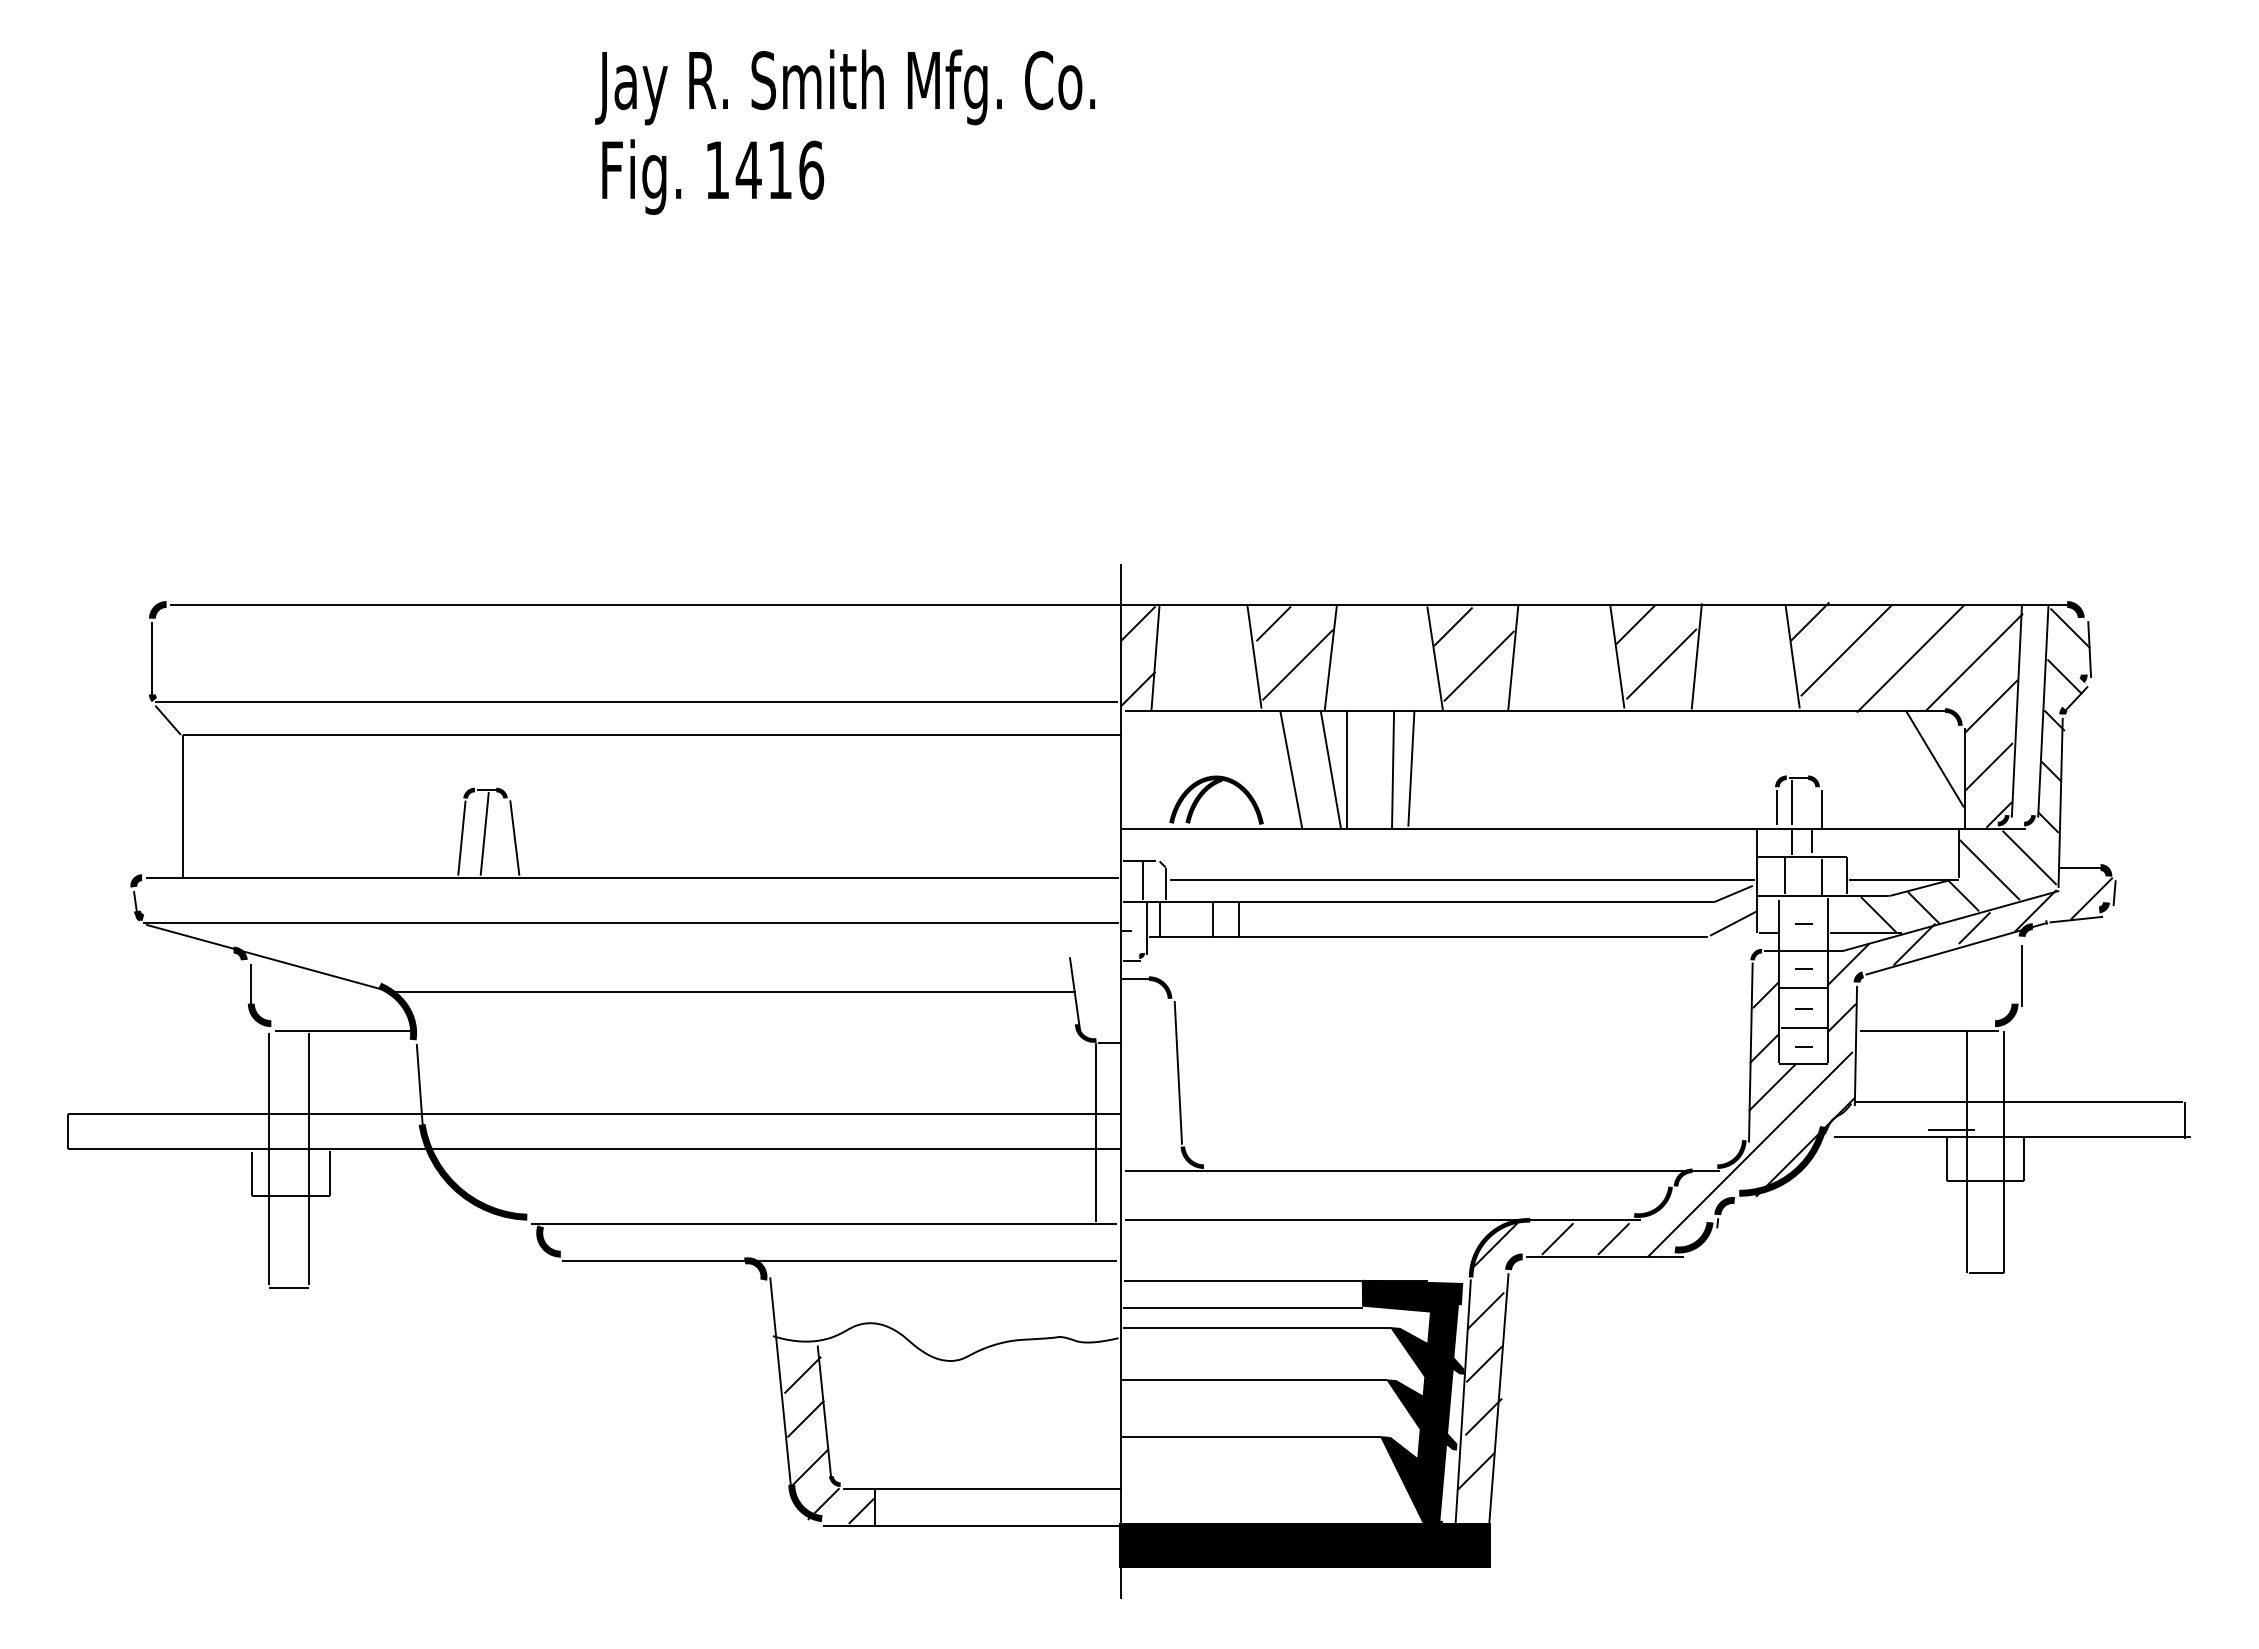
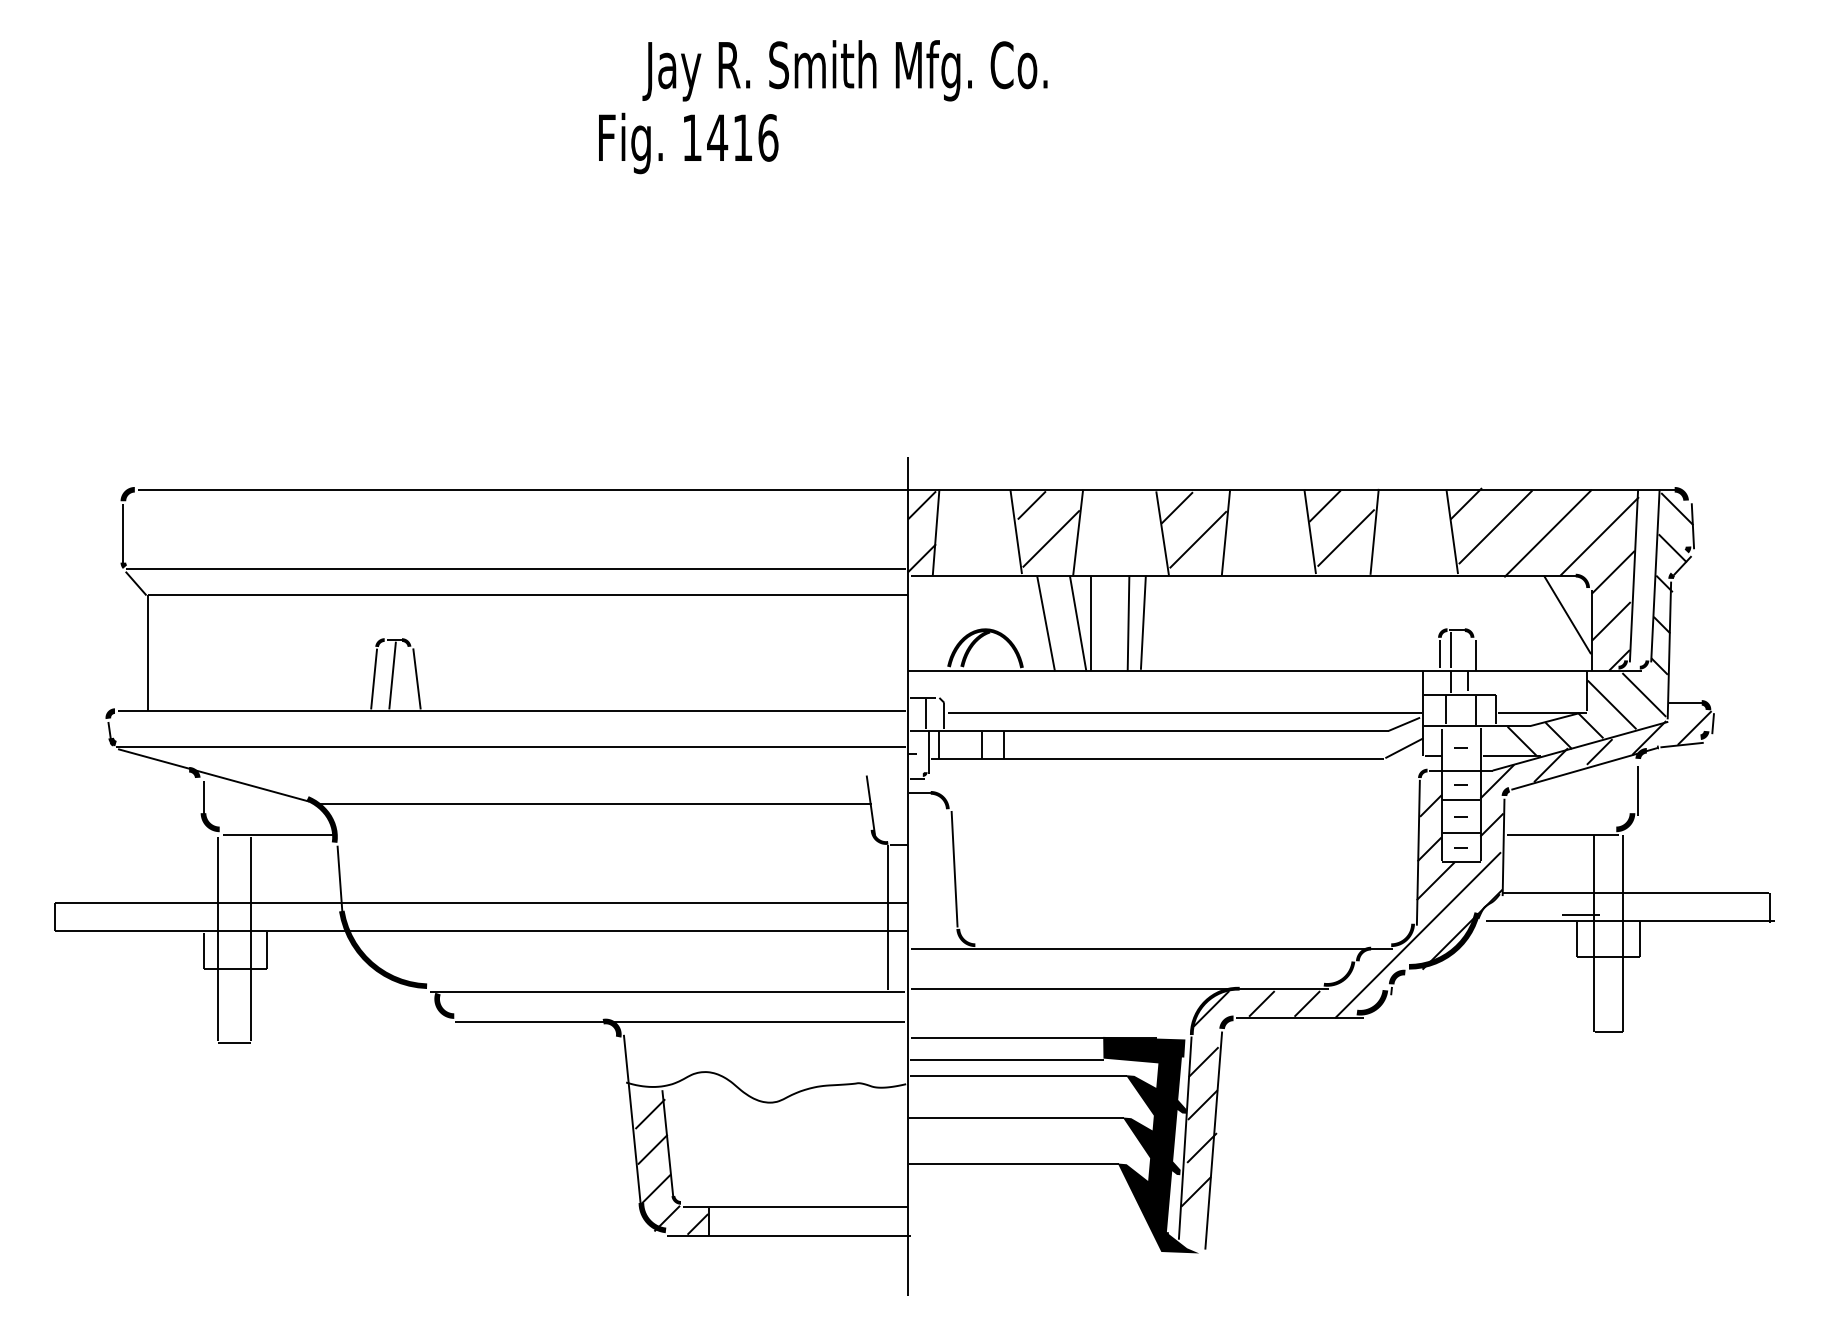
text: (844, 87) -> (844, 70), moved
text: (713, 176) -> (688, 142), moved
fill: (1304, 1544) -> (1056, 1251), removed

